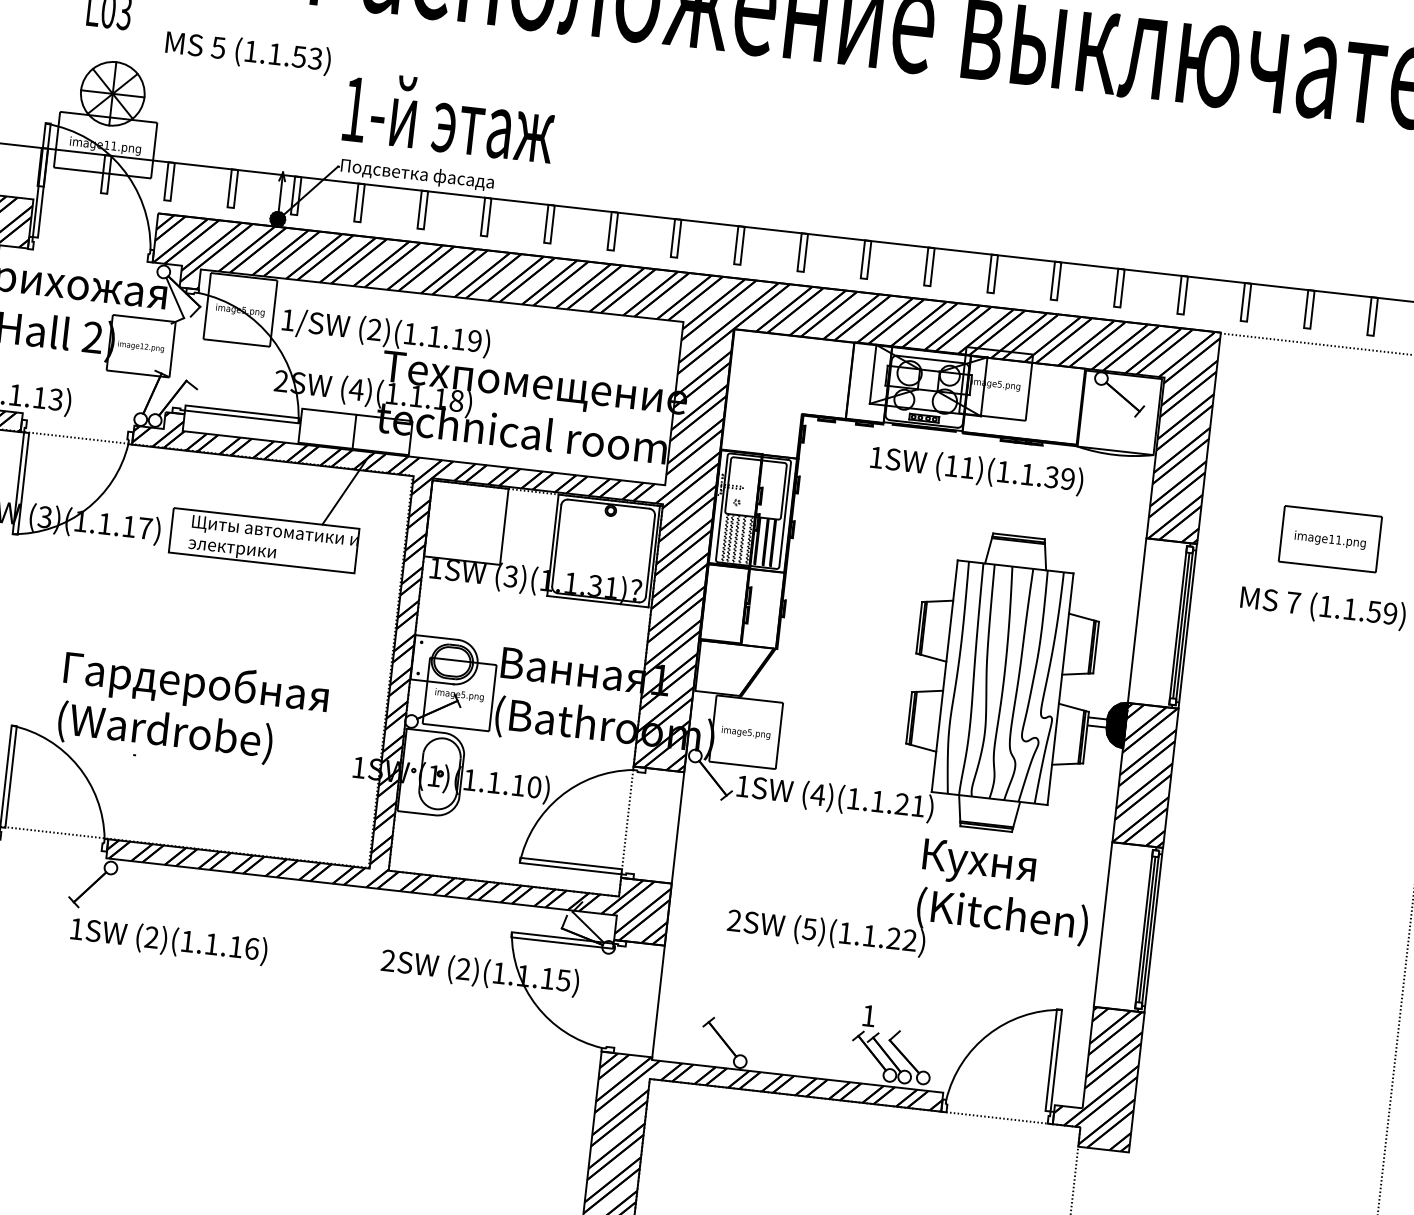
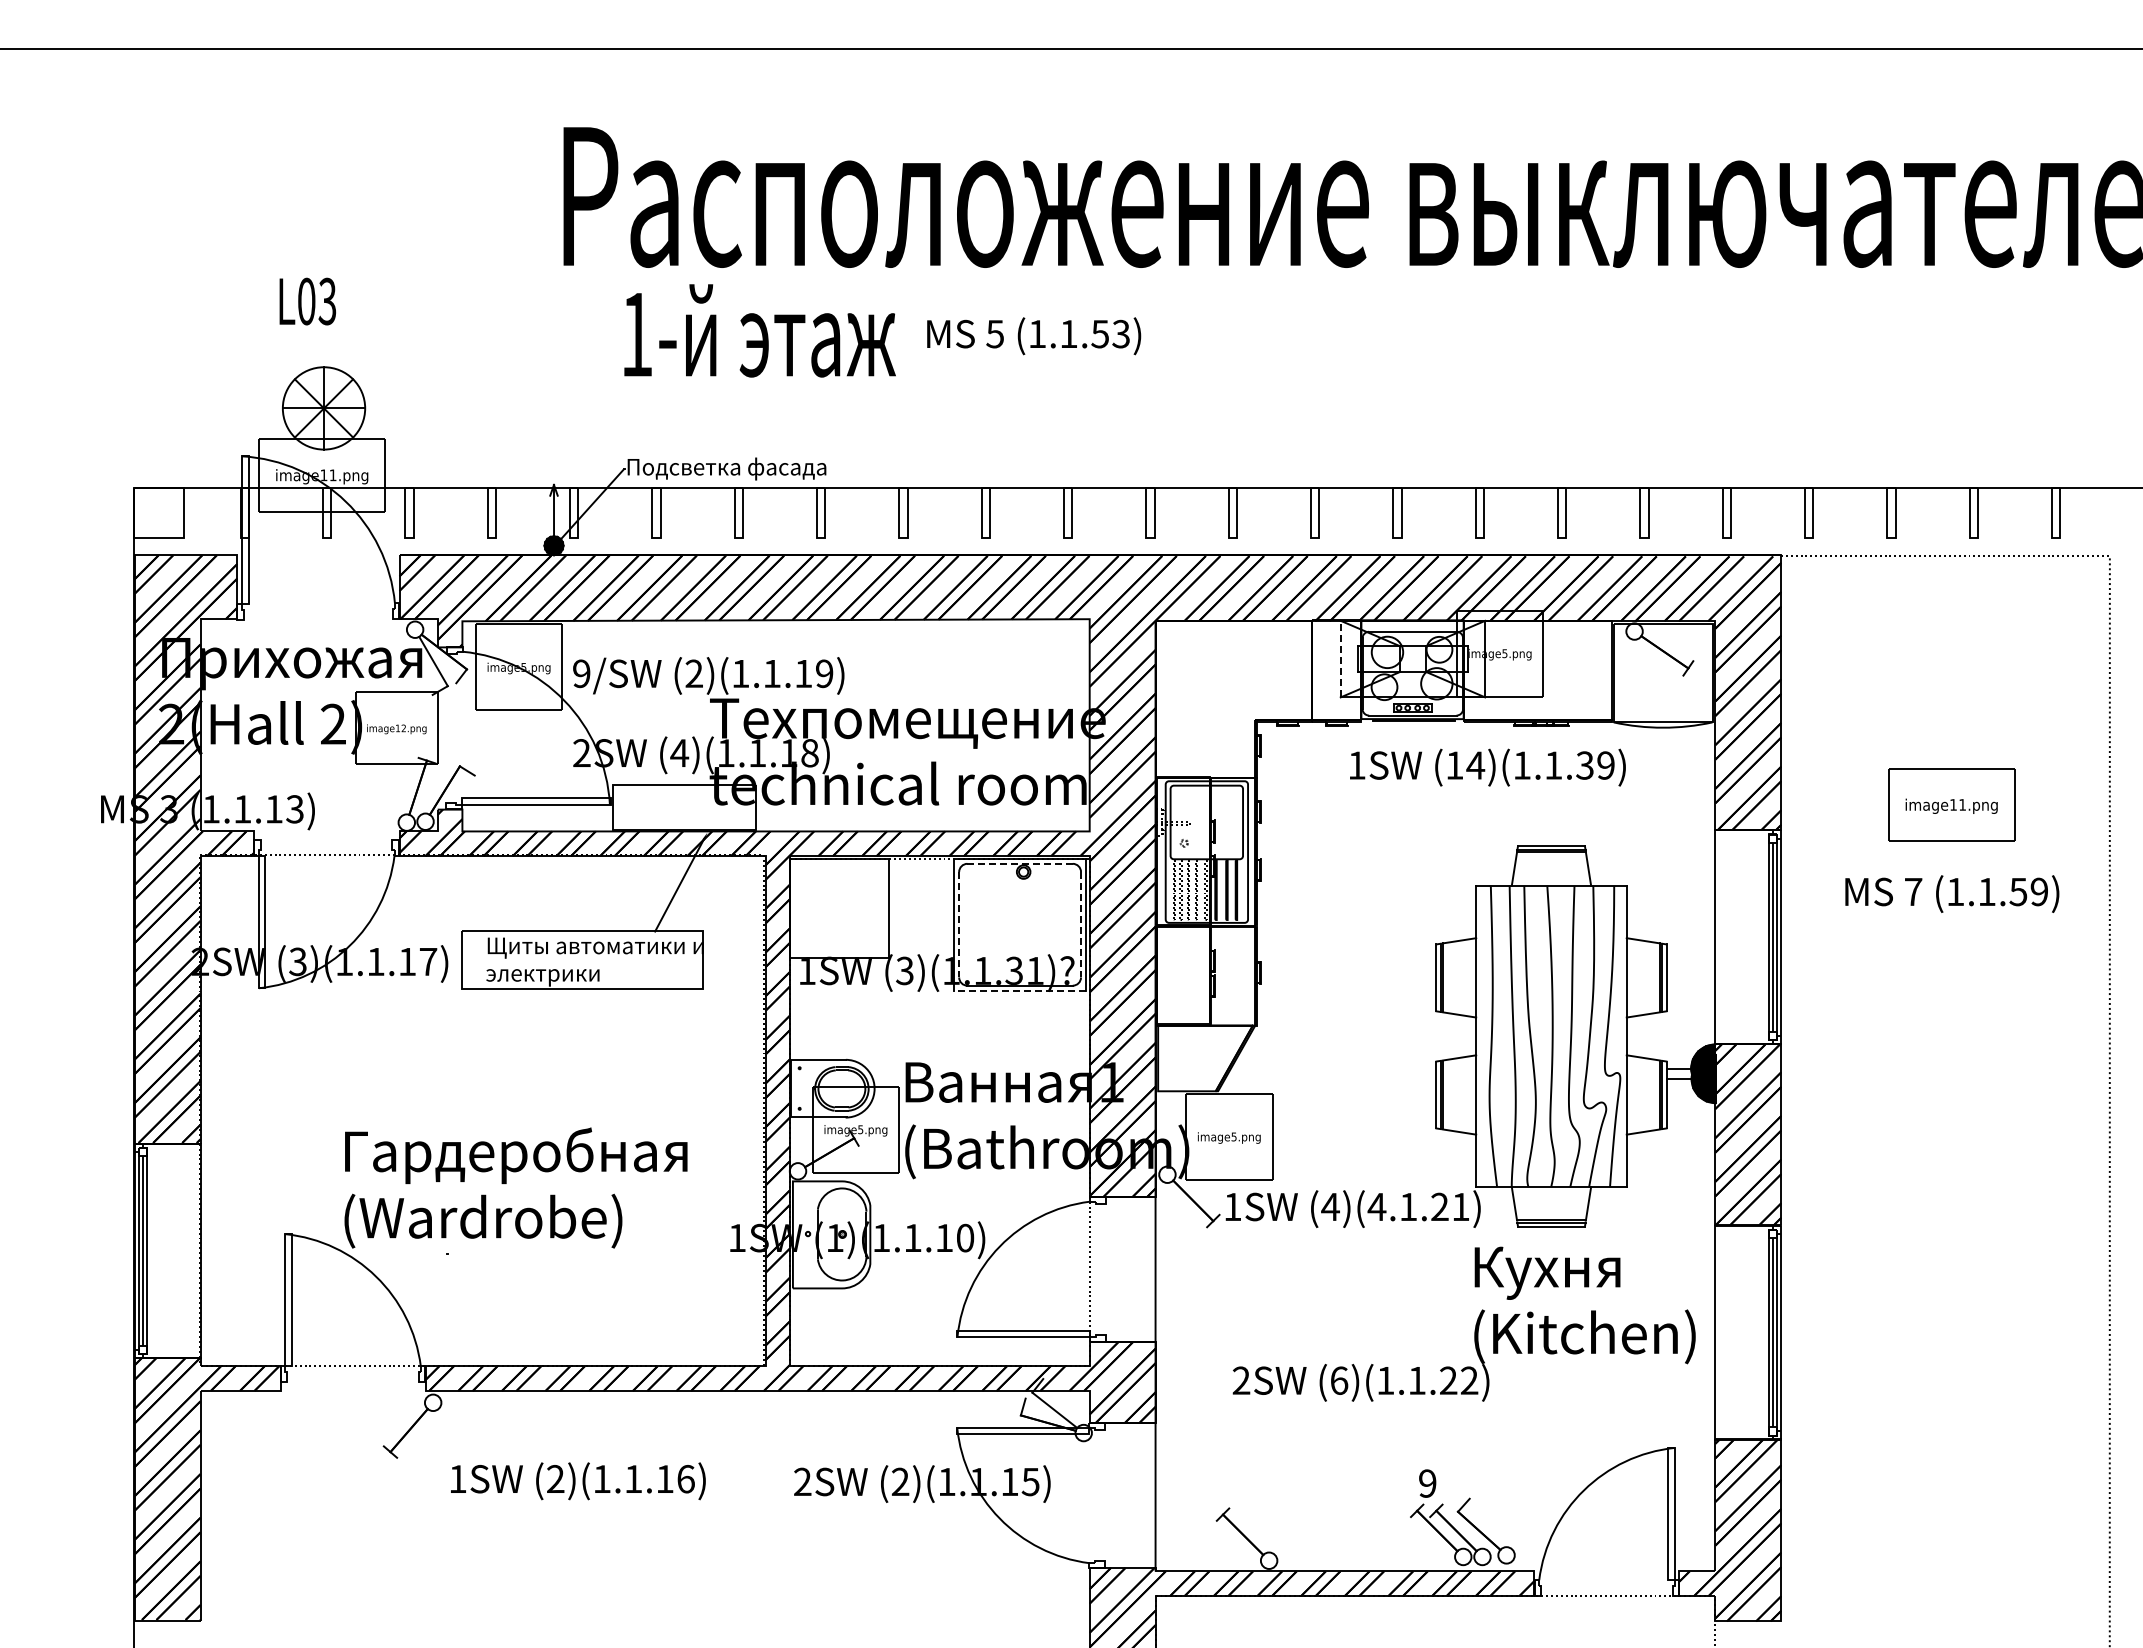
text: (248, 53) -> (1034, 336), moved
text: (449, 116) -> (759, 330), moved
text: (287, 319) -> (581, 673), 1/SW -> 9/SW
line: (872, 373) -> (1340, 658), solid -> dashed
line: (354, 431) -> (683, 806), removed
text: (967, 467) -> (1475, 765), (11)(1.1.39) -> (14)(1.1.39)
line: (609, 503) -> (1020, 863), solid -> dashed
line: (557, 545) -> (959, 924), solid -> dashed
line: (650, 556) -> (1081, 924), solid -> dashed
line: (598, 601) -> (1020, 990), solid -> dashed
text: (853, 798) -> (1376, 1206), (4)(1.1.21) -> (4)(4.1.21)
text: (809, 929) -> (1339, 1380), (5)(1.1.22) -> (6)(1.1.22)
text: (169, 941) -> (578, 1481), moved
text: (868, 1015) -> (1427, 1483), 1 -> 9

